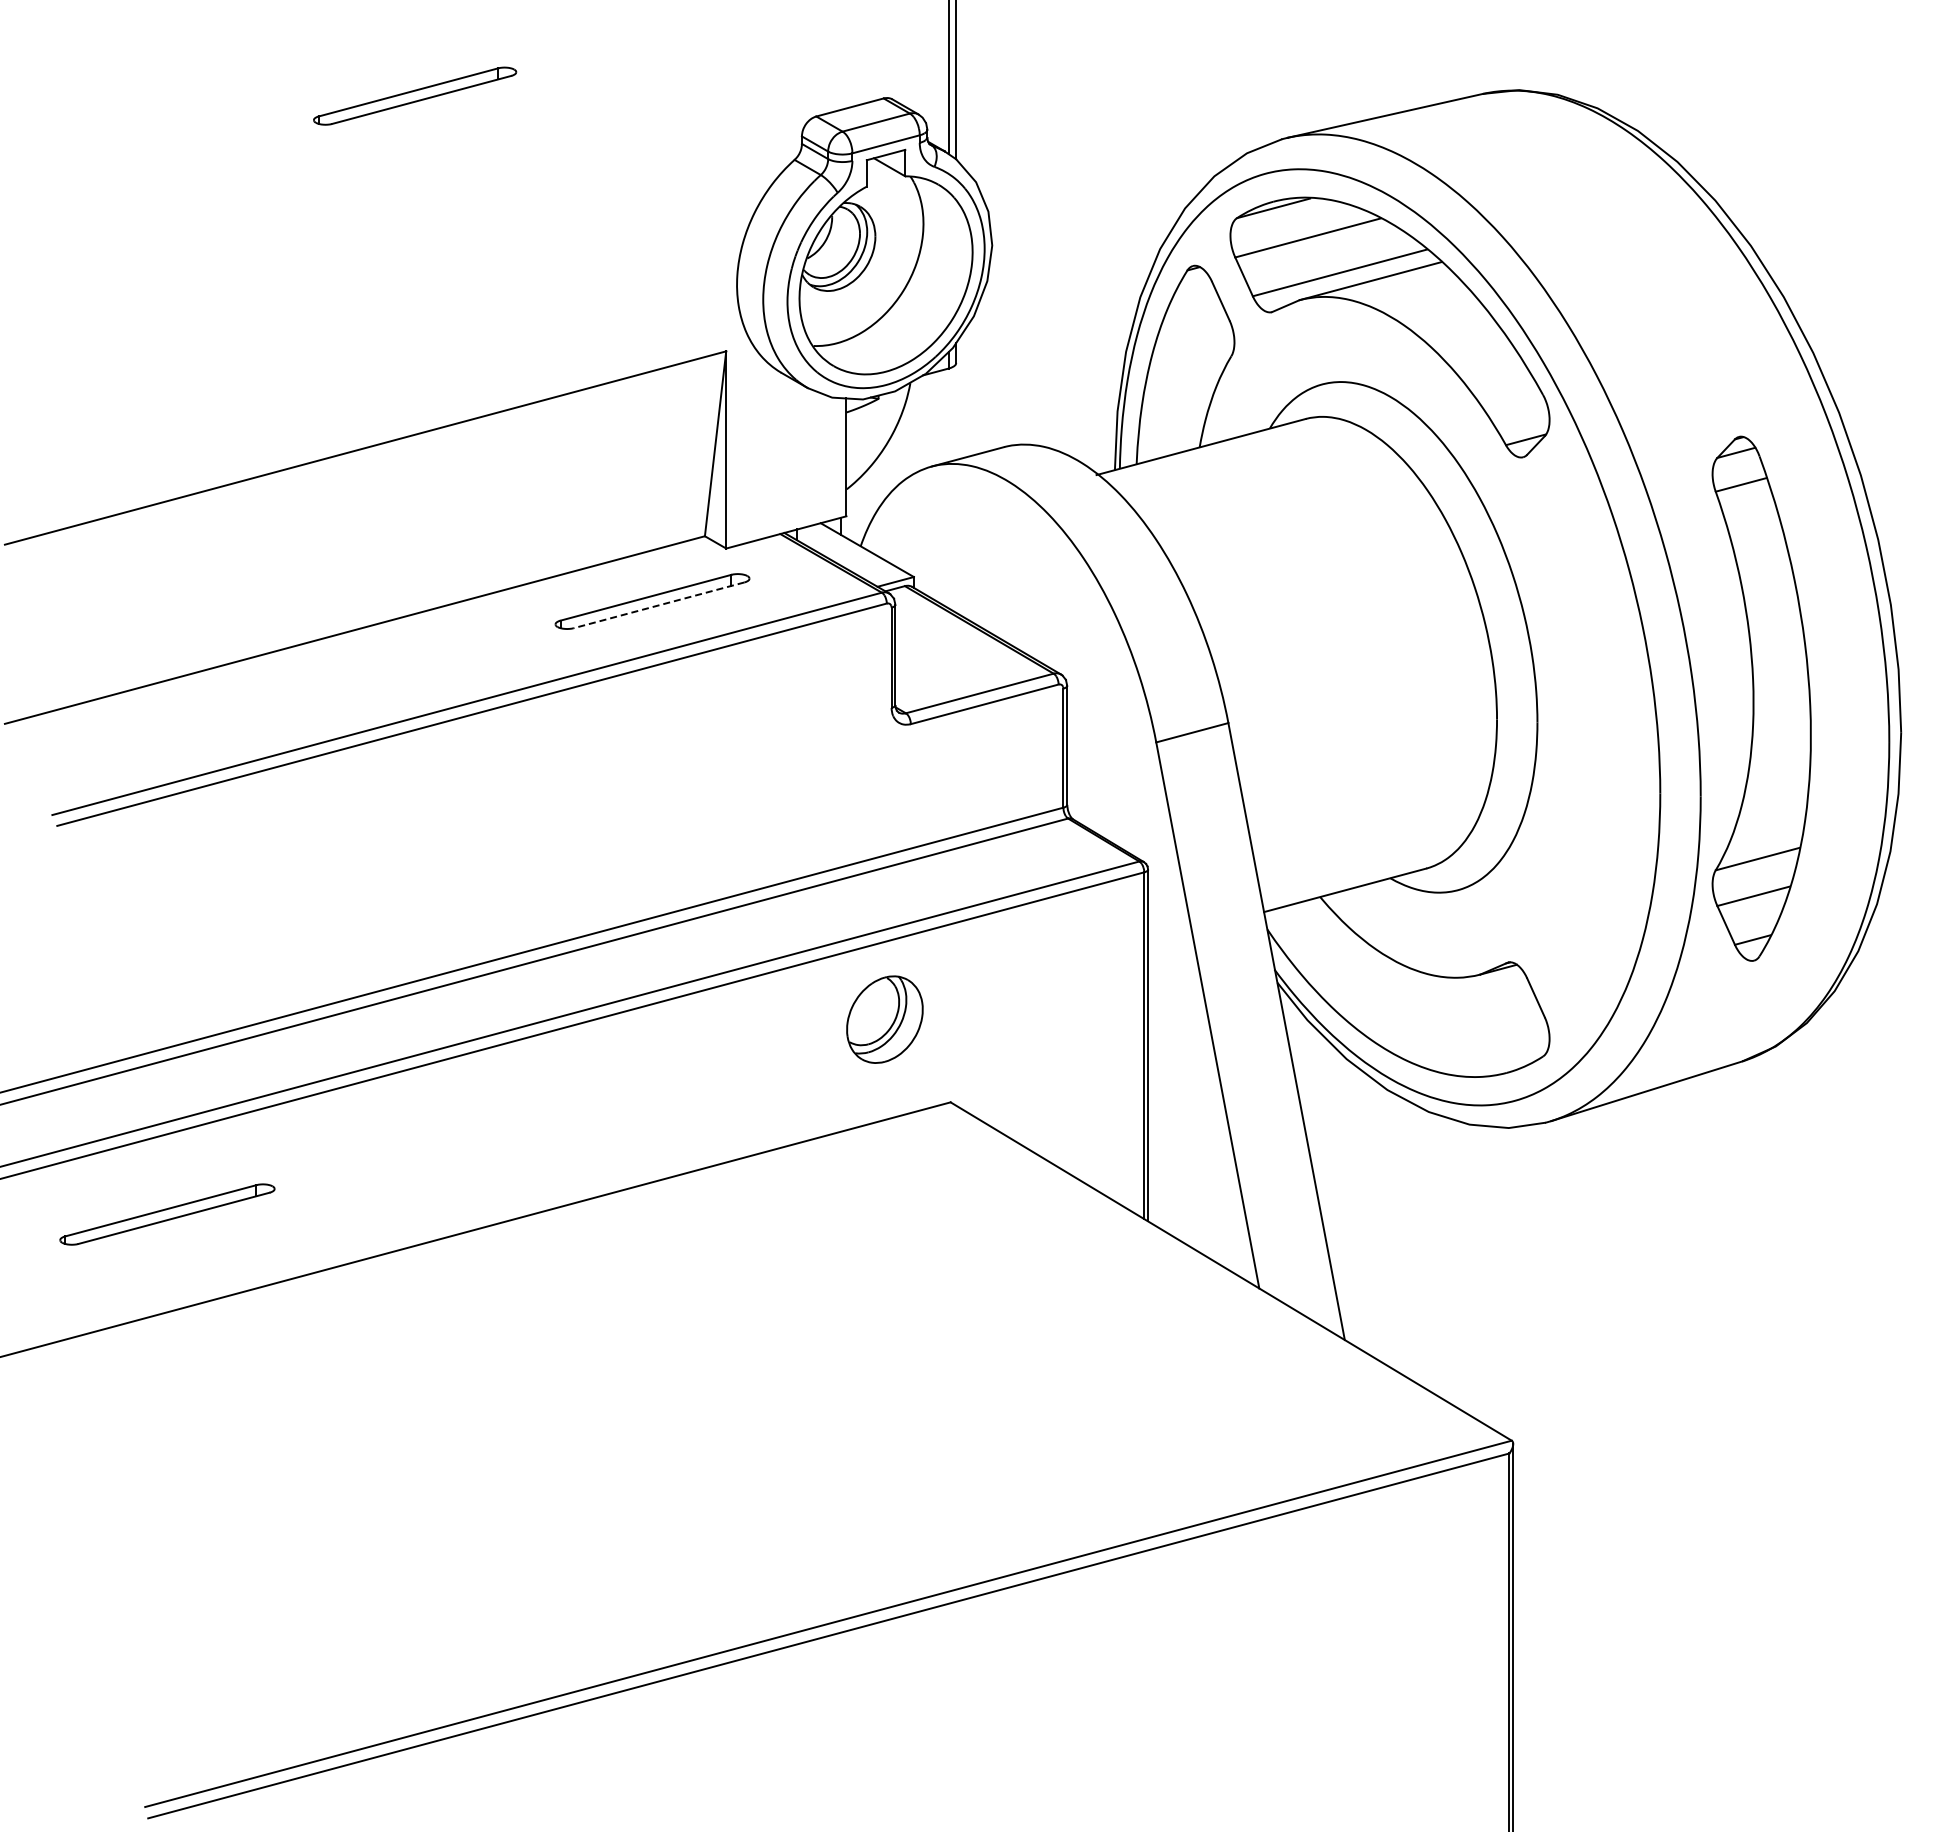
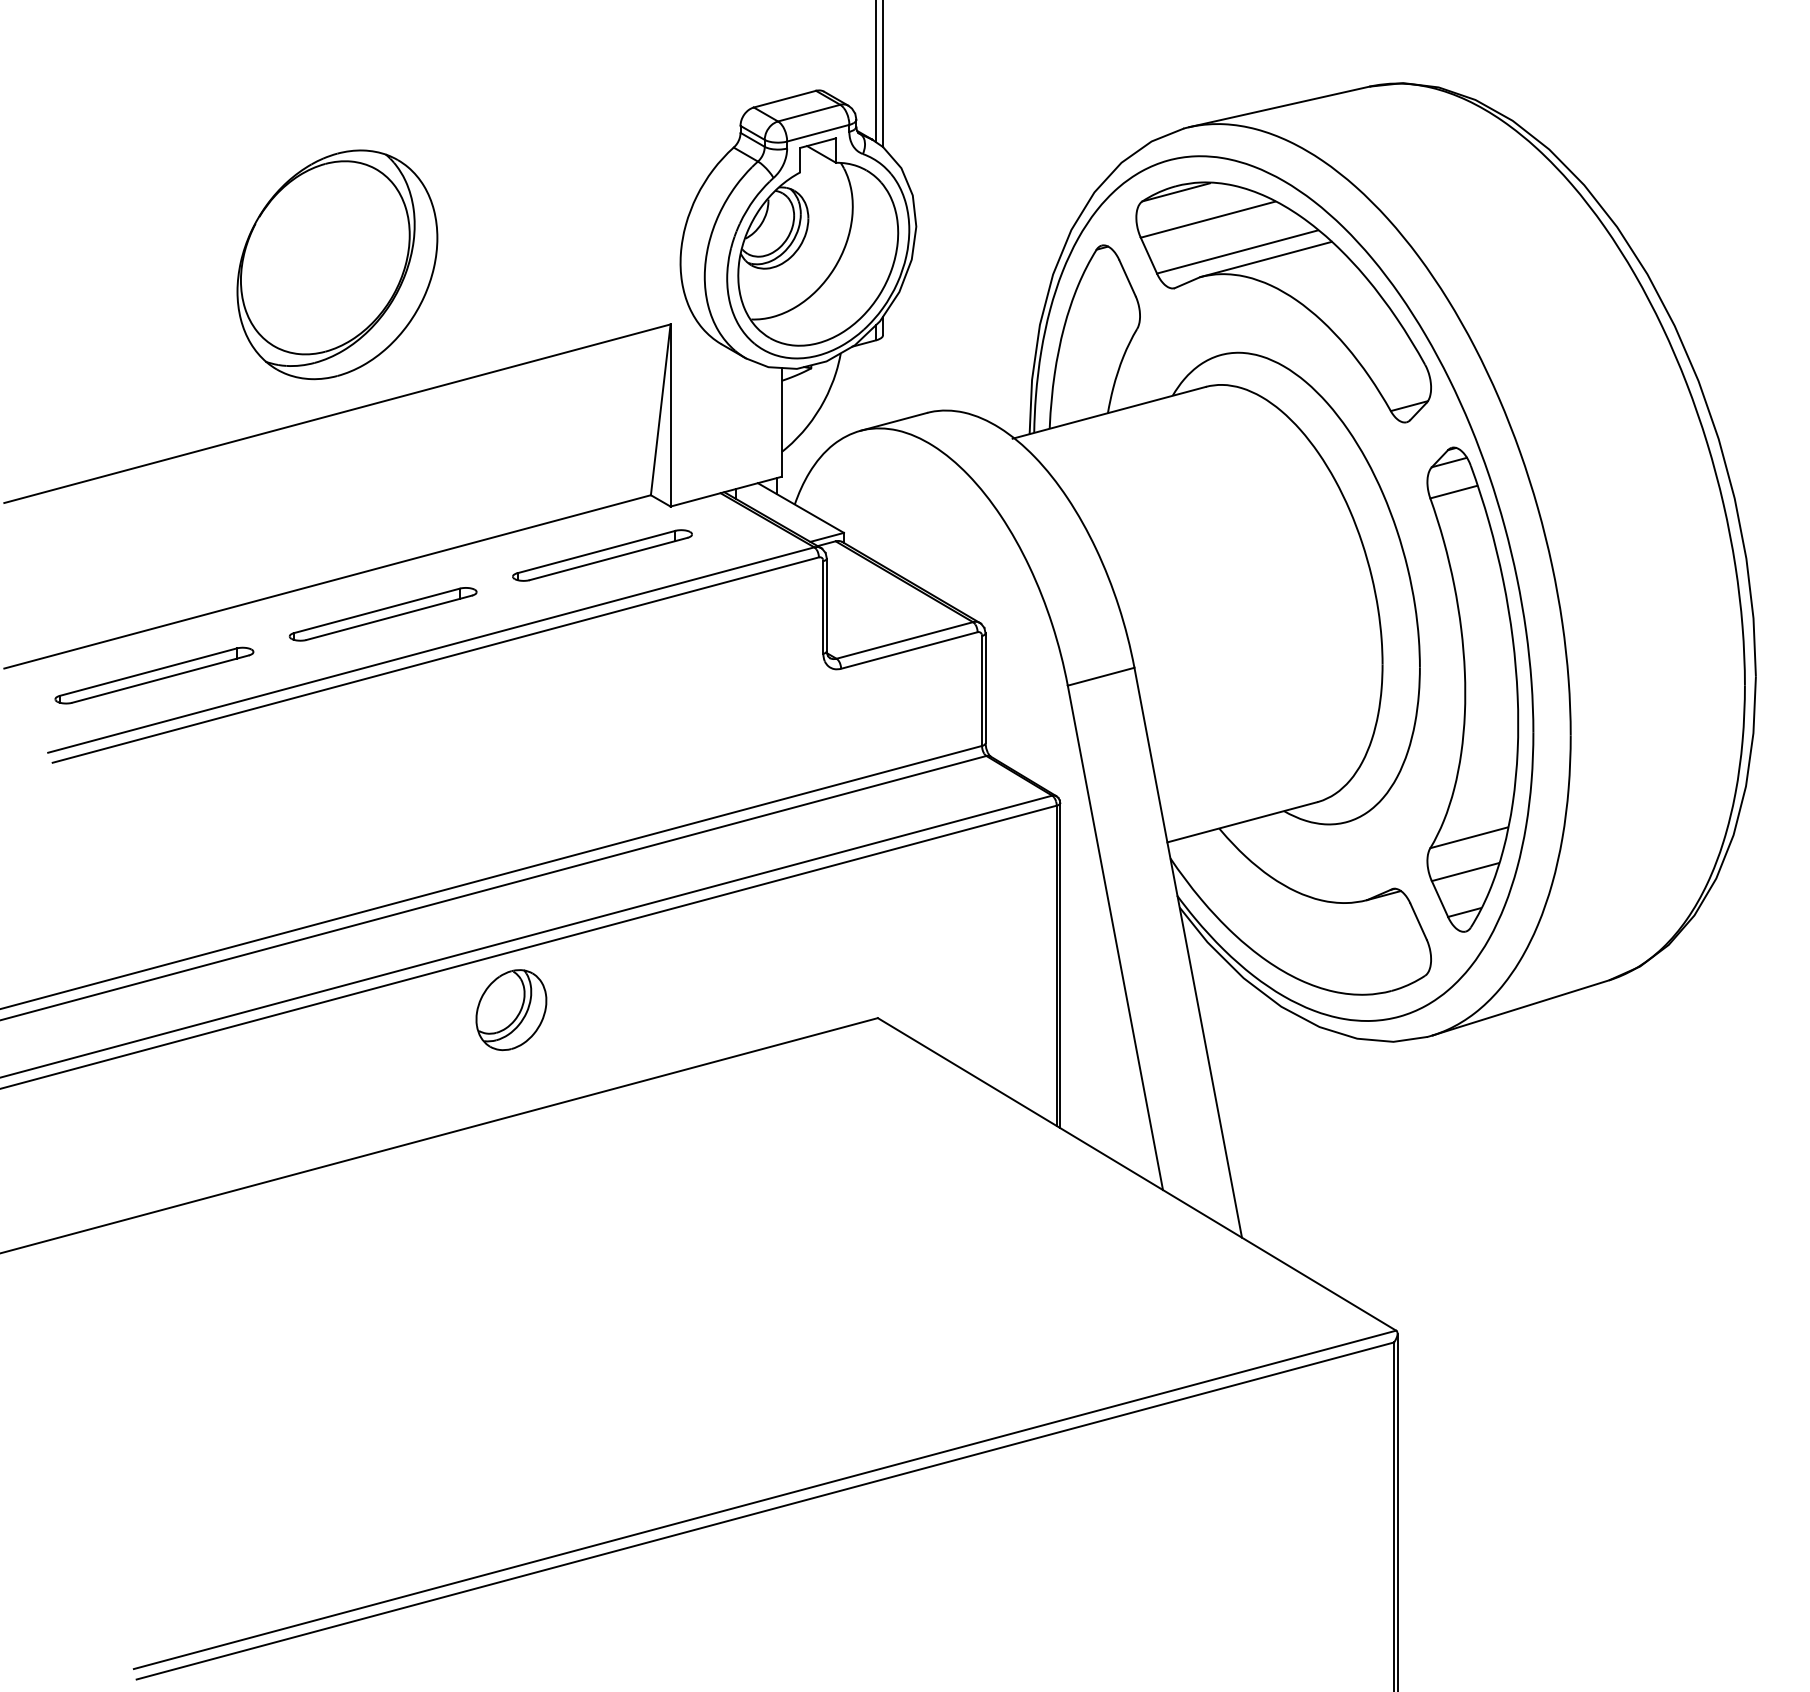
part: (415, 95) -> (383, 613), moved
part: (365, 286) -> (337, 264), added
line: (658, 605) -> (608, 559), dashed -> solid
part: (1761, 698) -> (1472, 689), moved
part: (884, 1019) -> (511, 1009), moved
part: (167, 1214) -> (154, 675), moved

